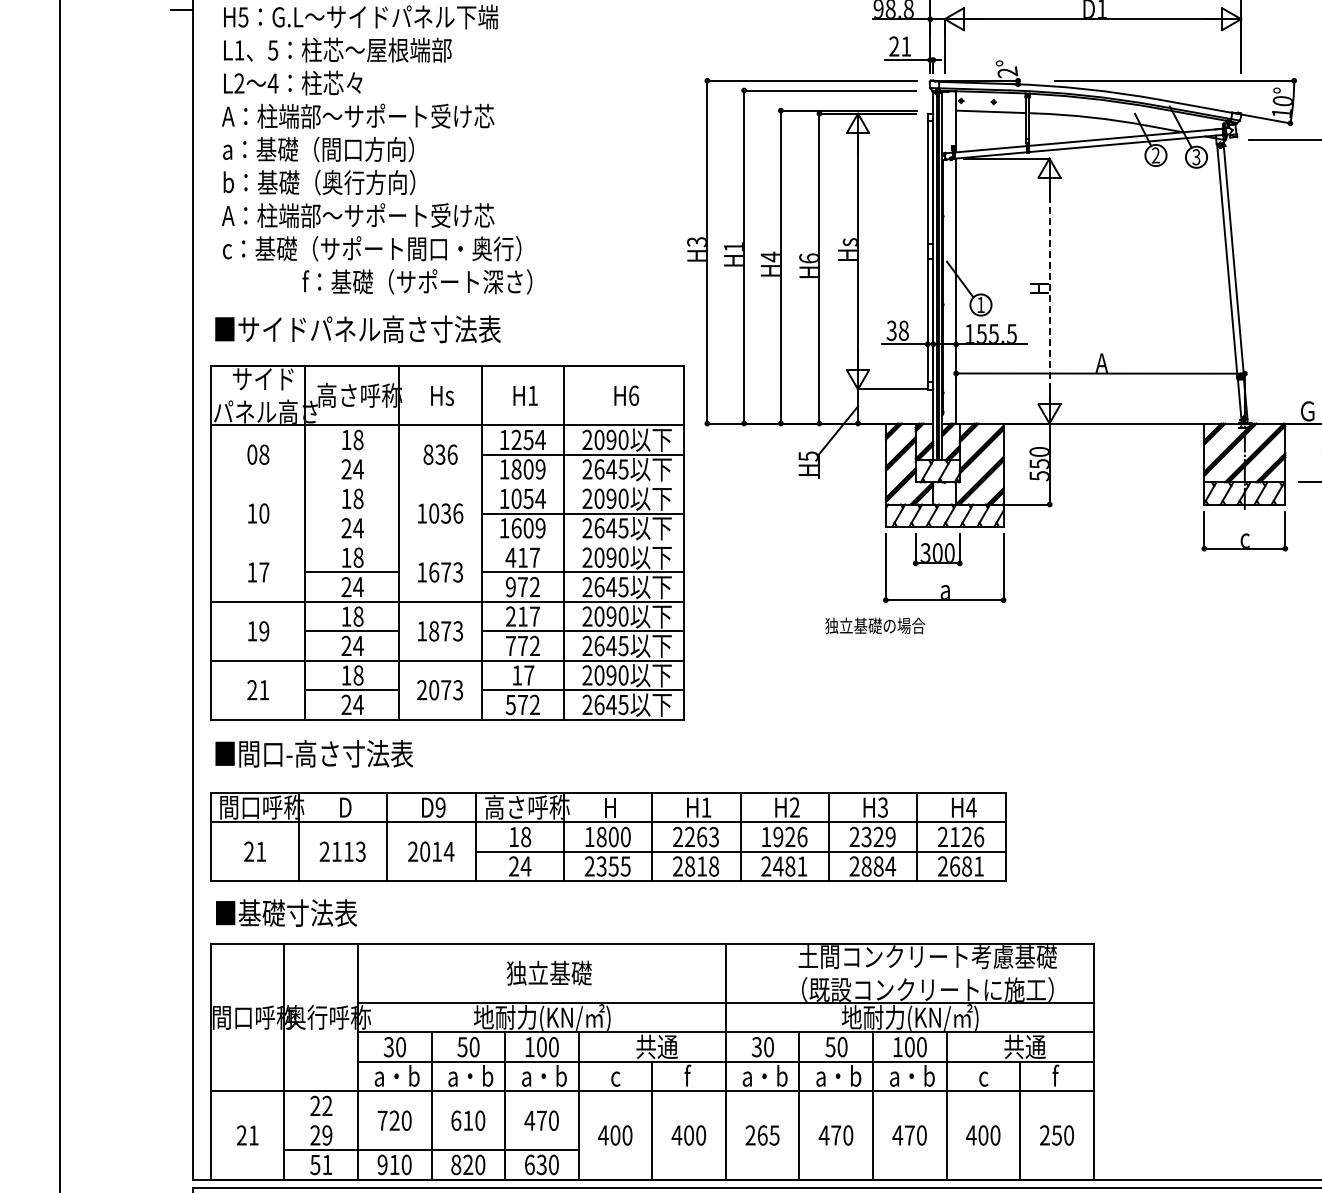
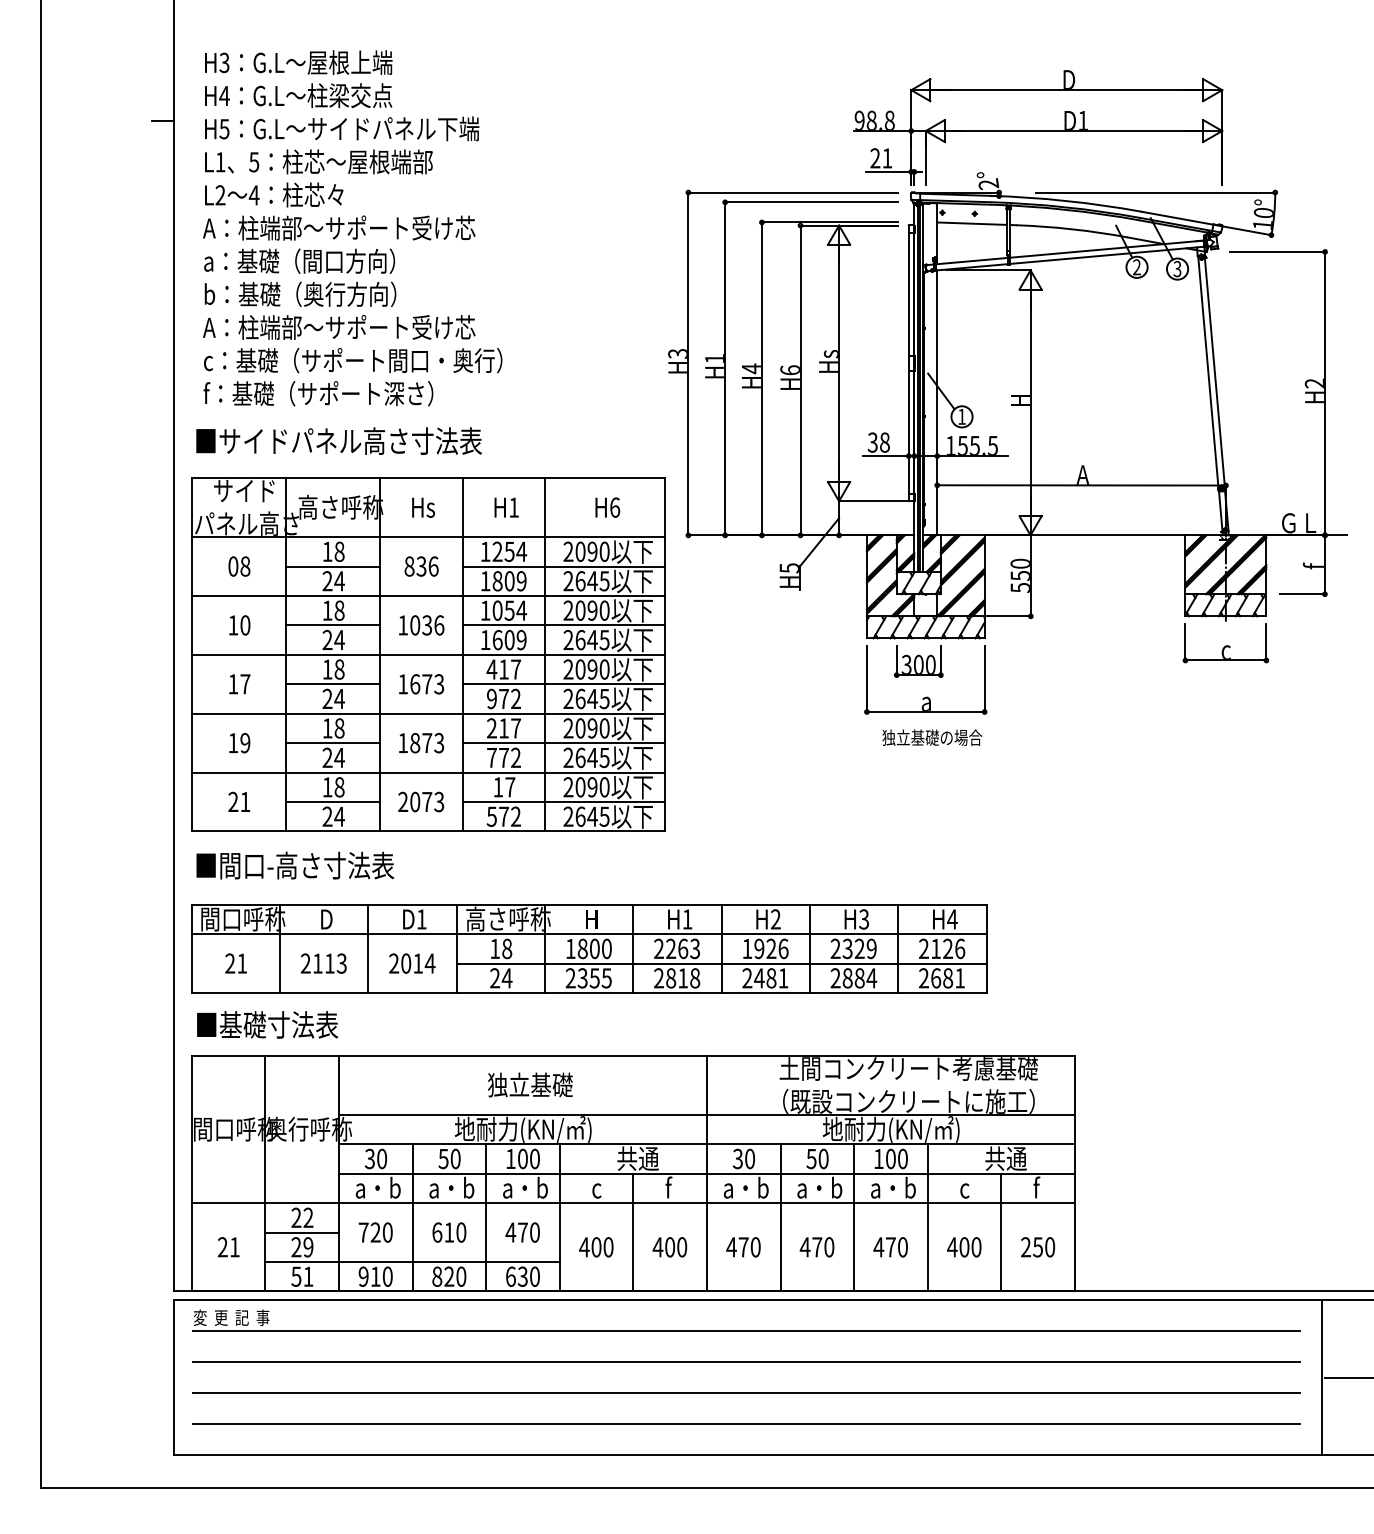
text: (417, 281) -> (318, 393), moved
line: (1049, 290) -> (1030, 402), dashed -> solid
line: (352, 454) -> (333, 566), added
line: (446, 483) -> (427, 595), added
line: (352, 513) -> (333, 625), added
line: (446, 542) -> (427, 654), added
text: (875, 625) -> (932, 737), moved
text: (440, 807) -> (421, 919), D9 -> D1
line: (320, 1120) -> (301, 1232), added
text: (762, 1135) -> (743, 1247), 265 -> 470

